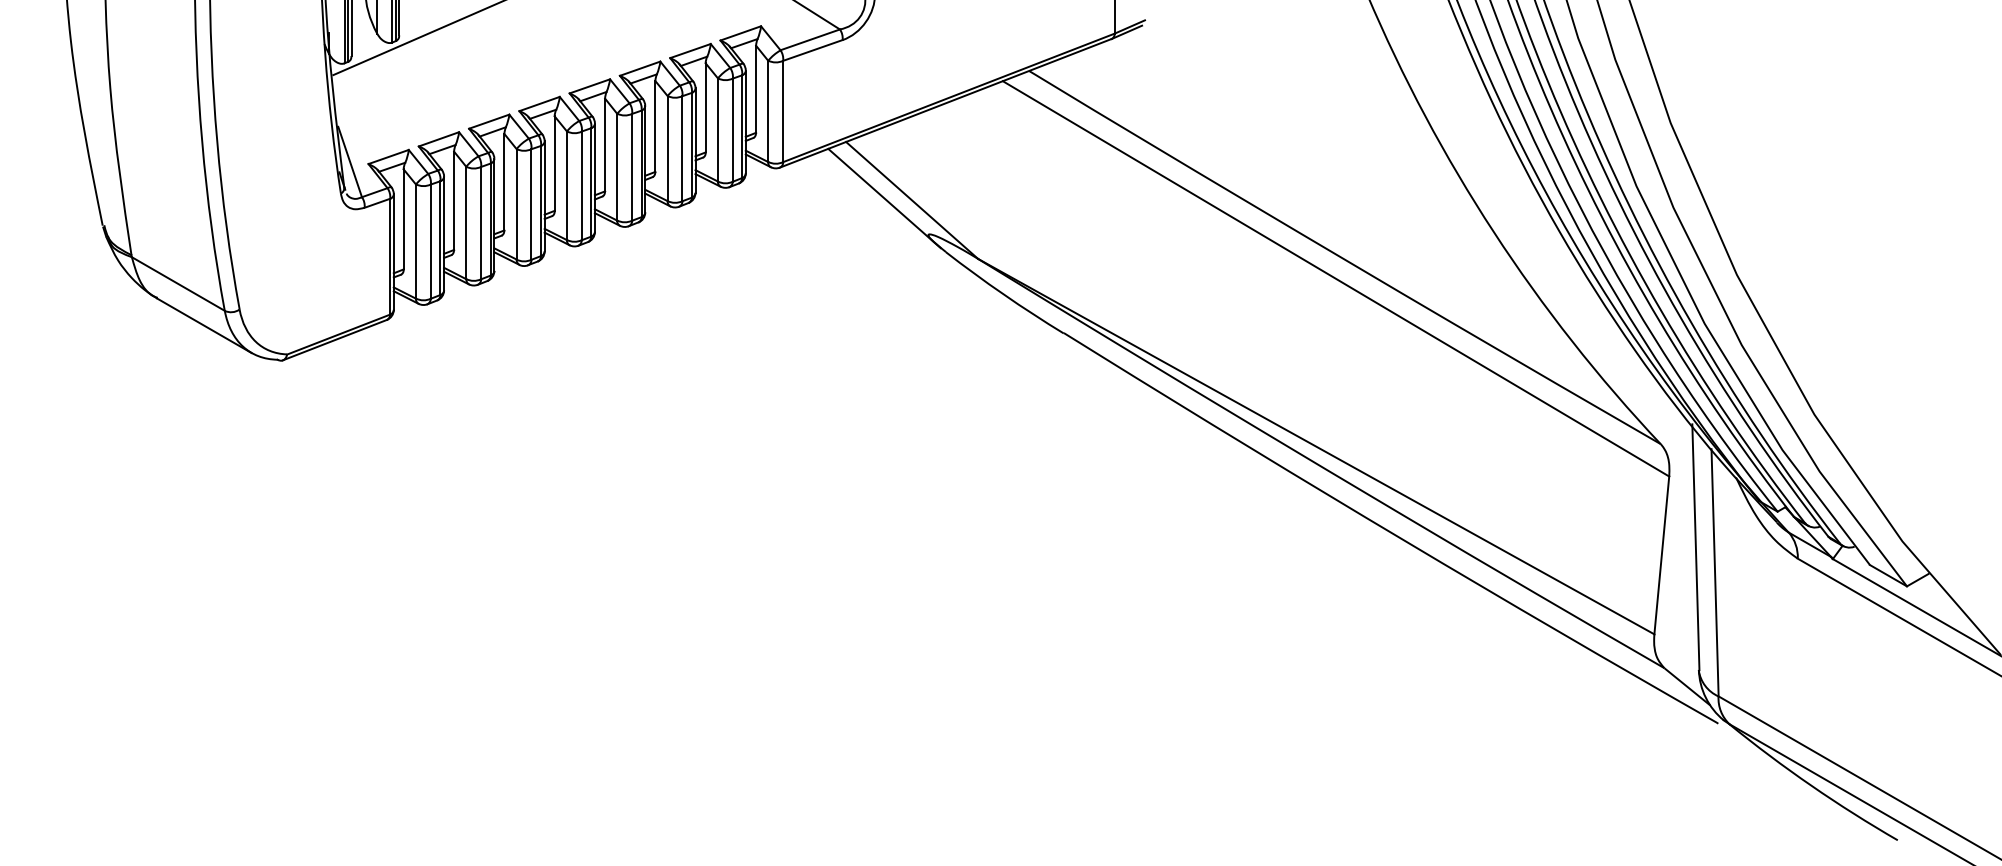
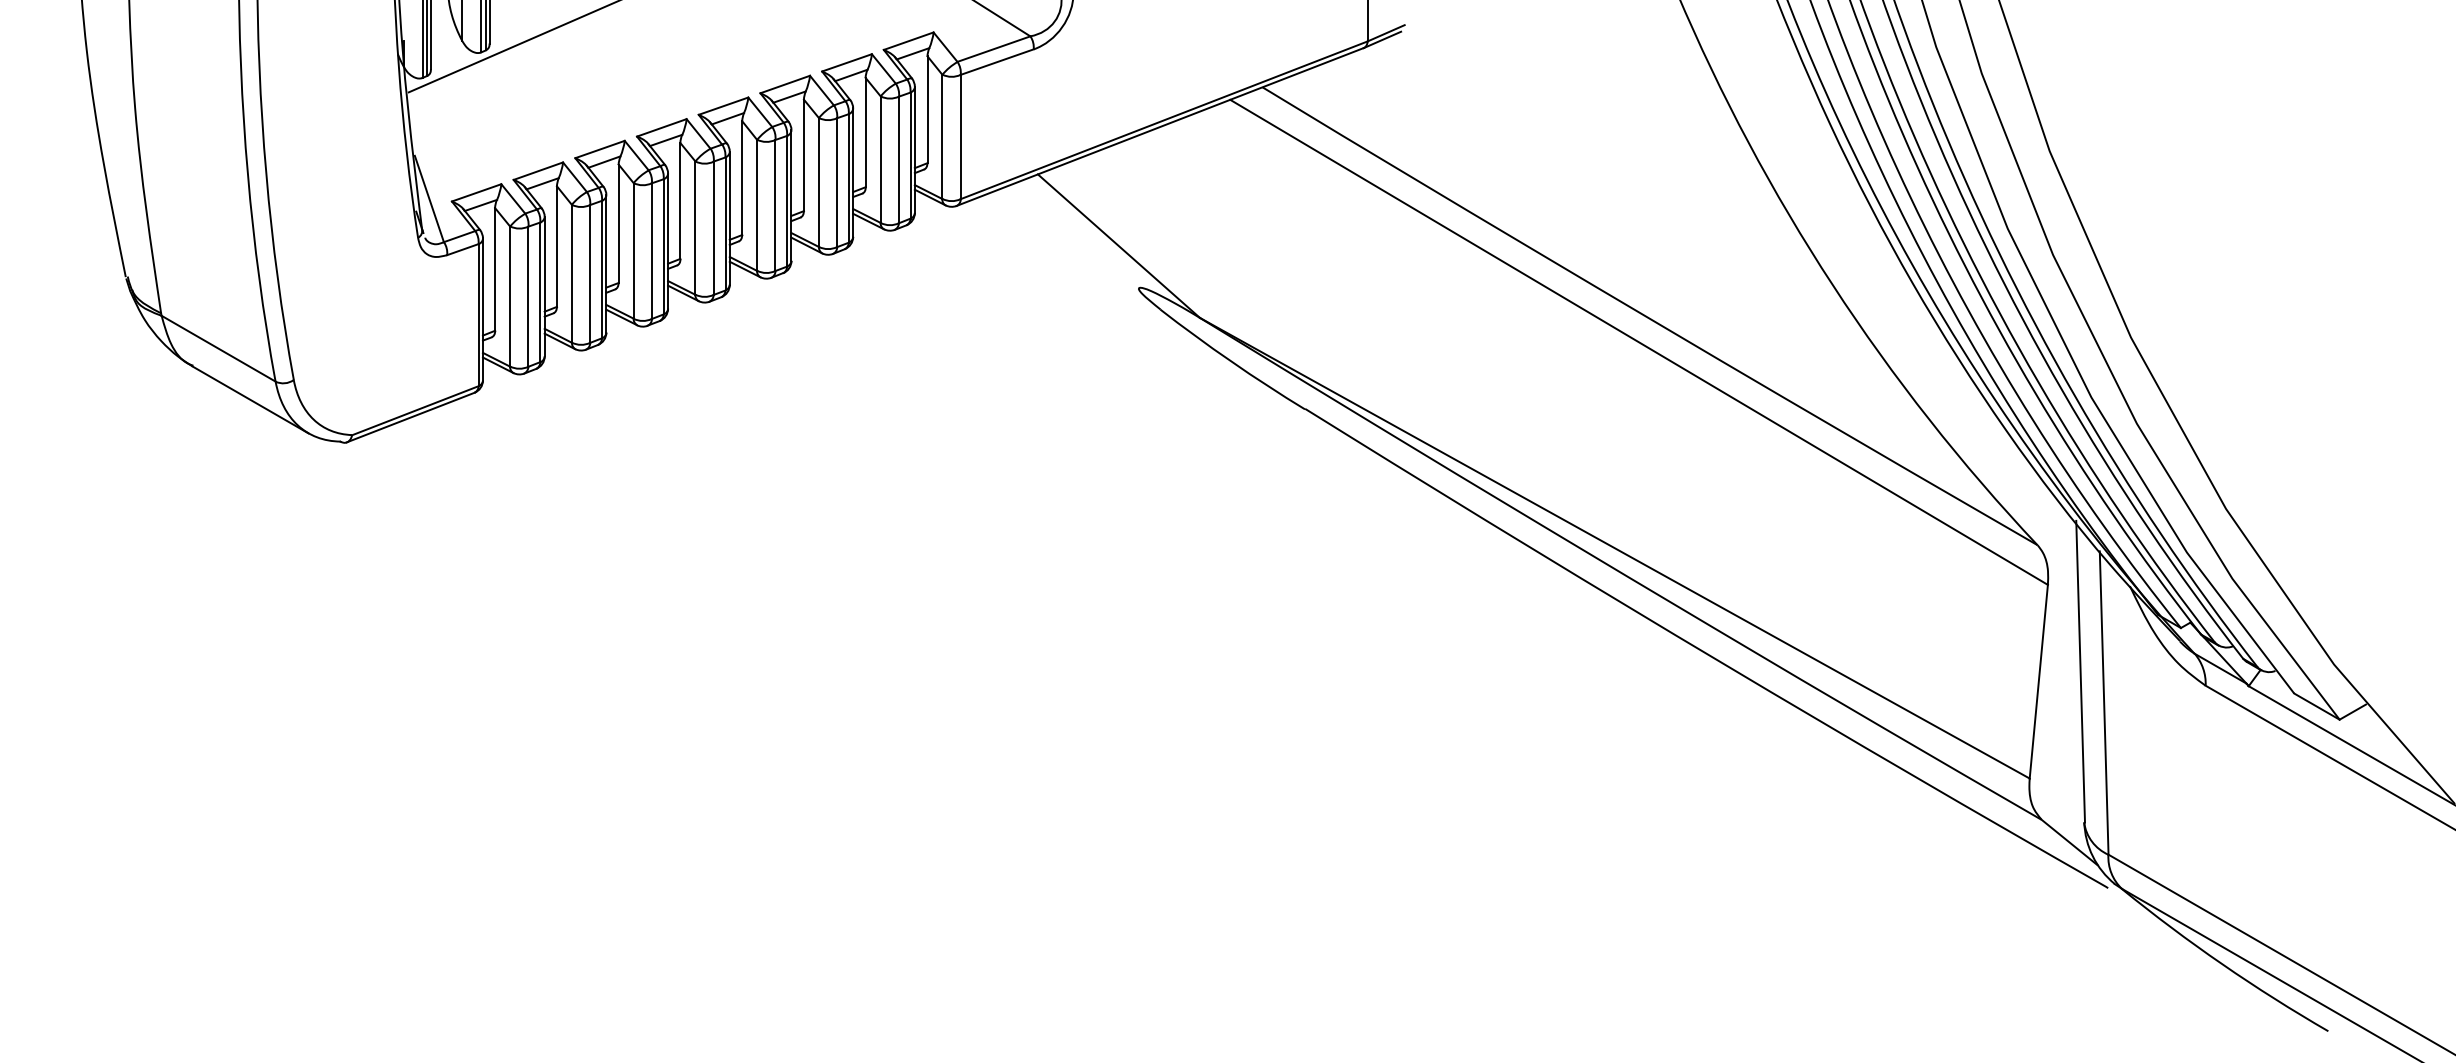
line: (884, 198) -> (1085, 243), removed

